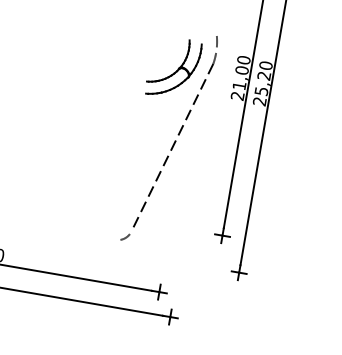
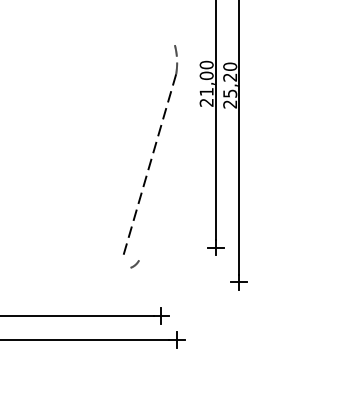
part: (173, 68) -> (136, 85), removed
arc: (124, 237) -> (134, 264), moved

